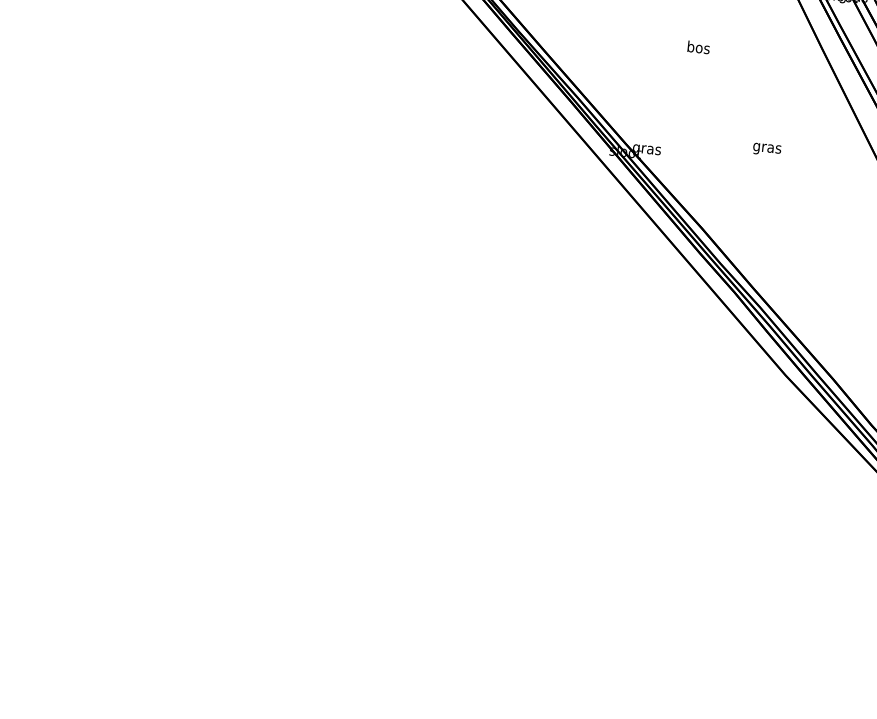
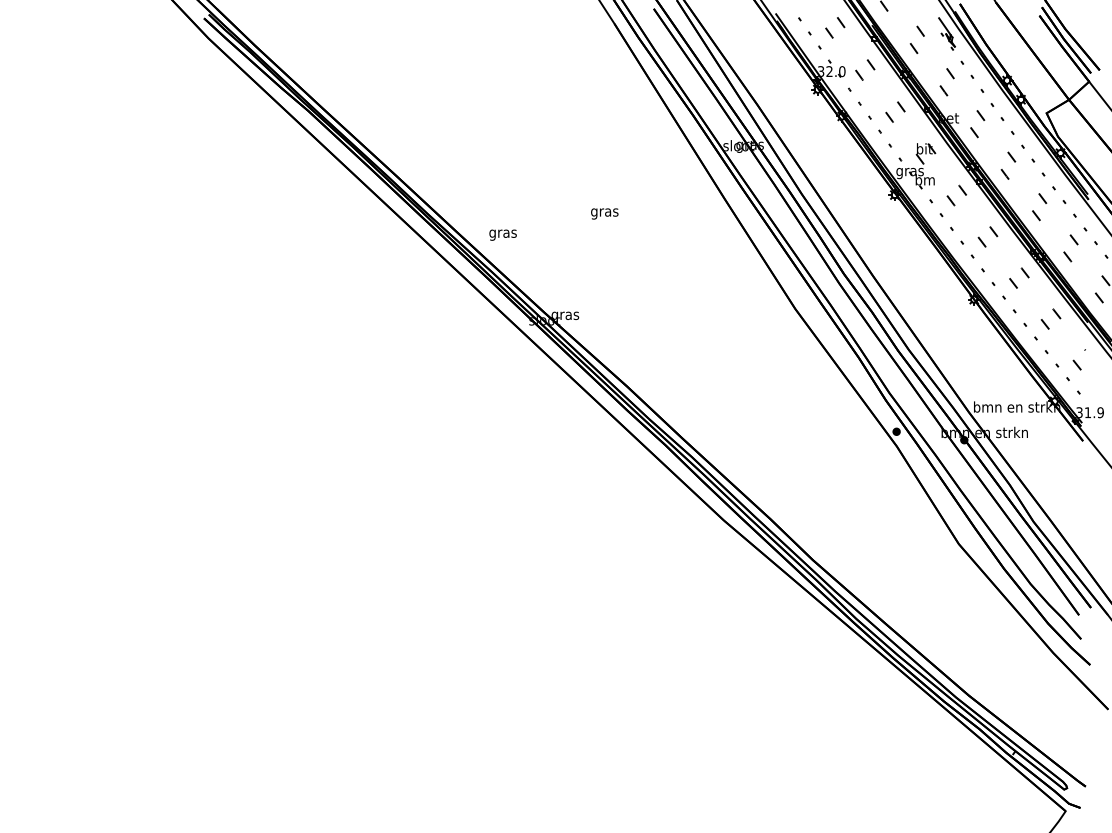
text: (698, 48) -> (604, 212), bos -> gras
text: (766, 148) -> (502, 234), moved

